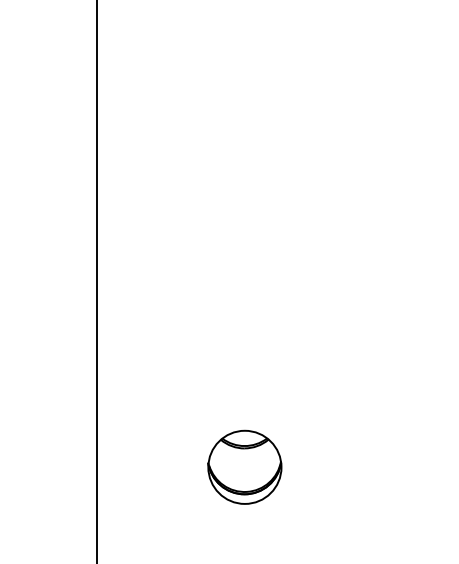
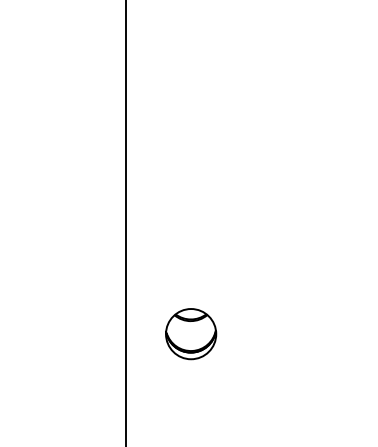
part: (245, 467) -> (191, 334), moved

